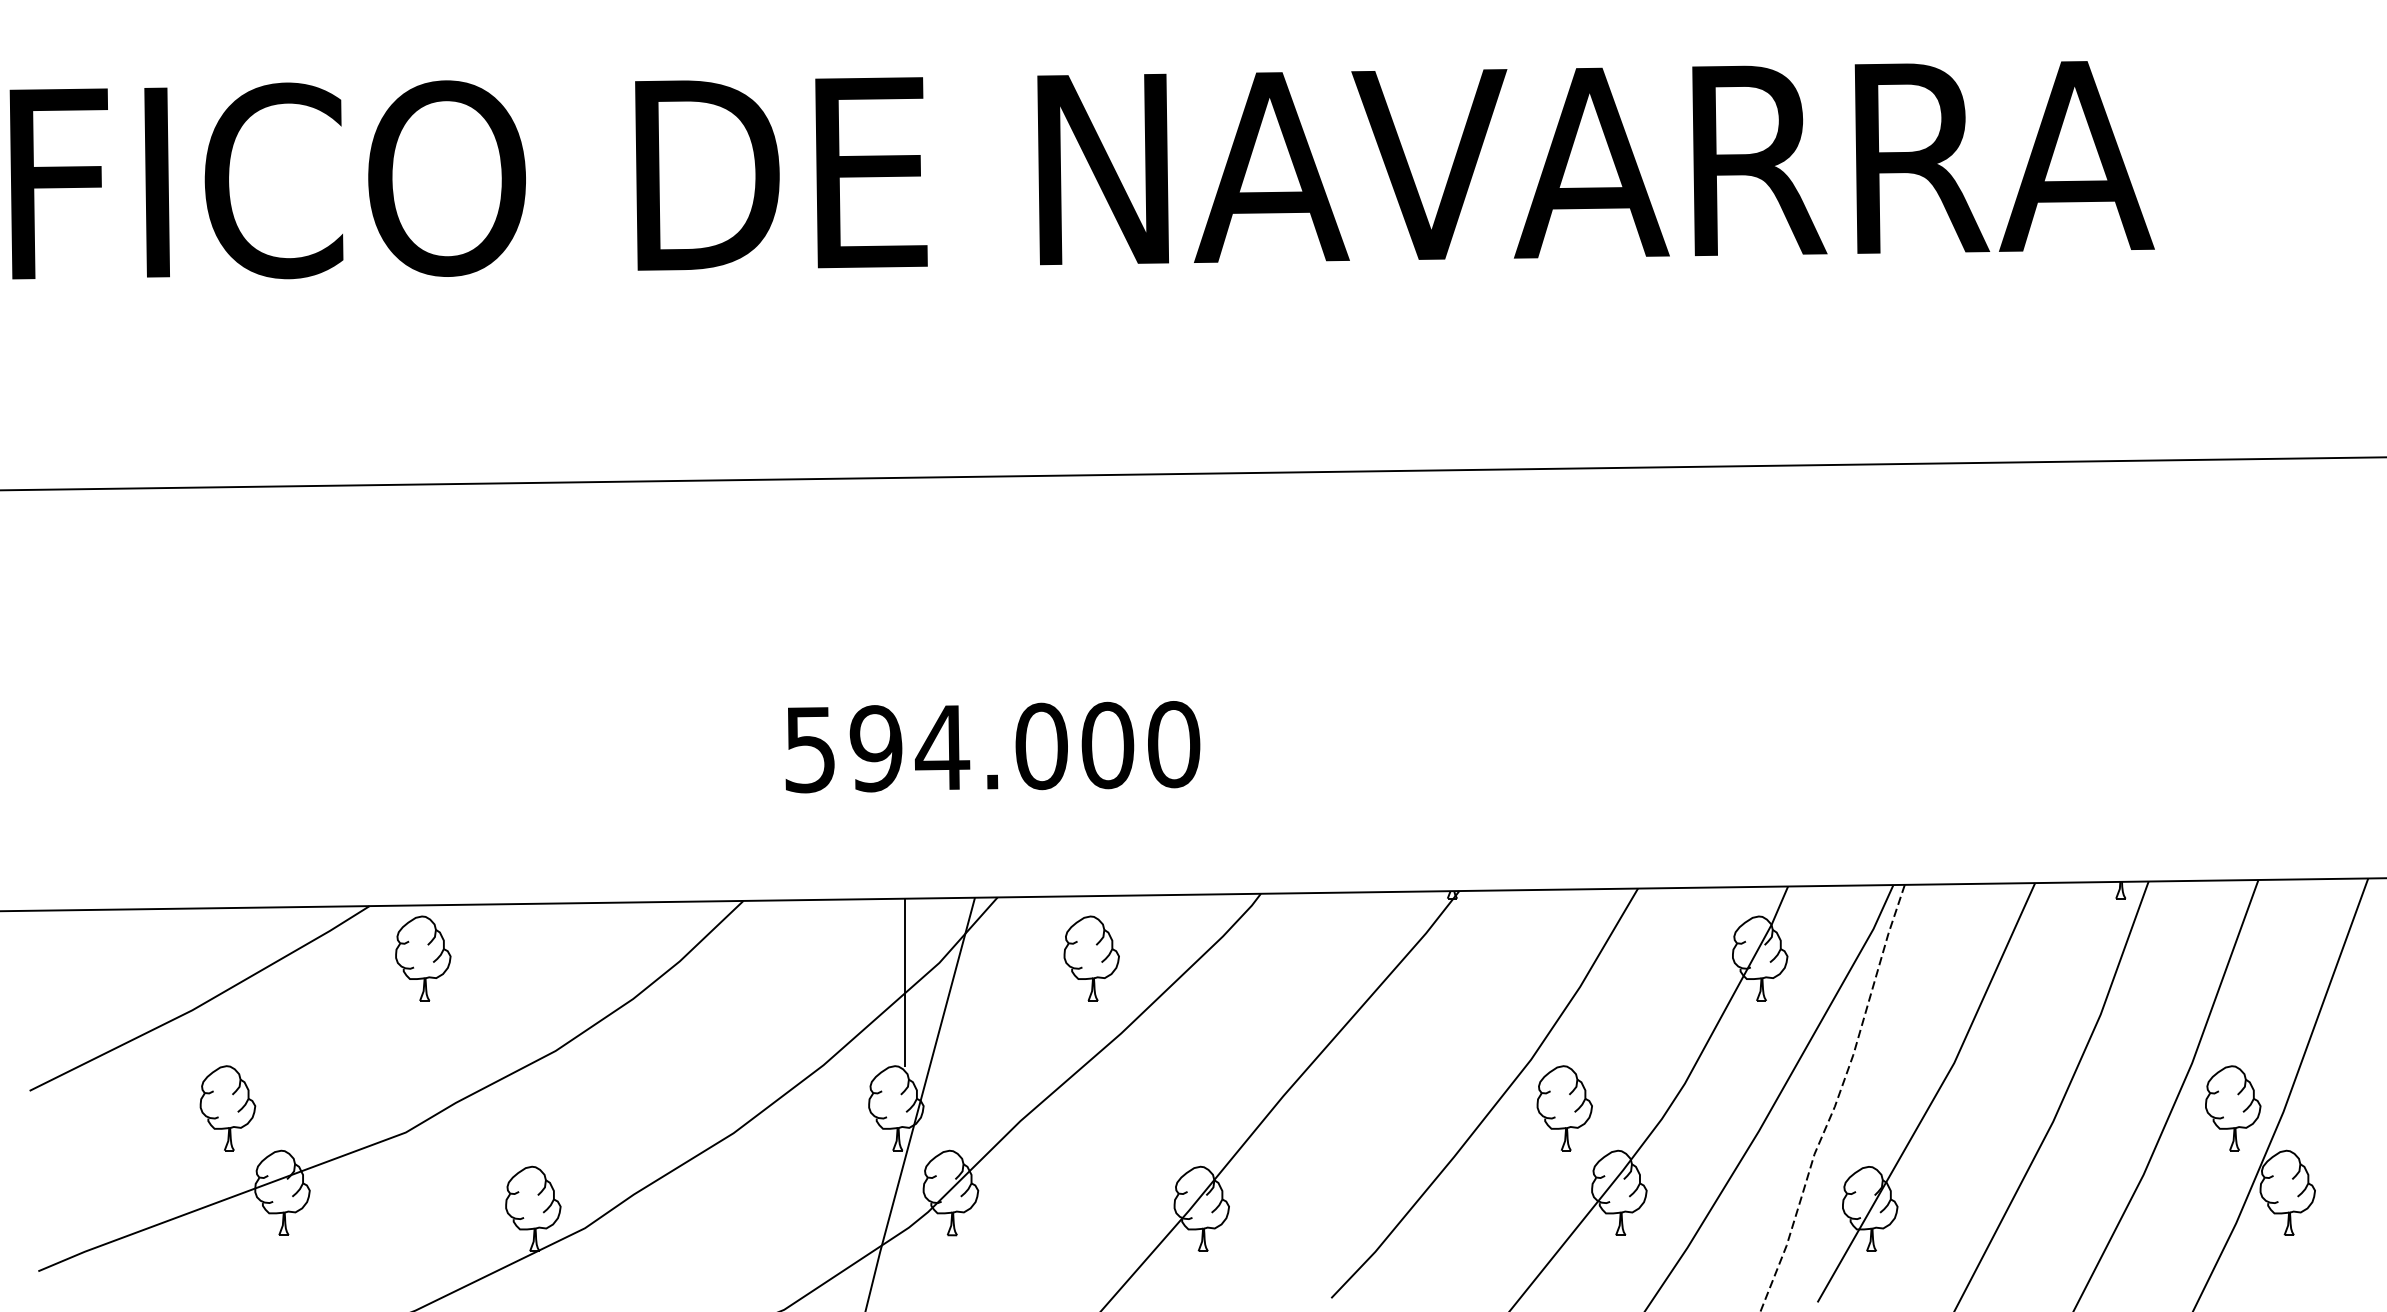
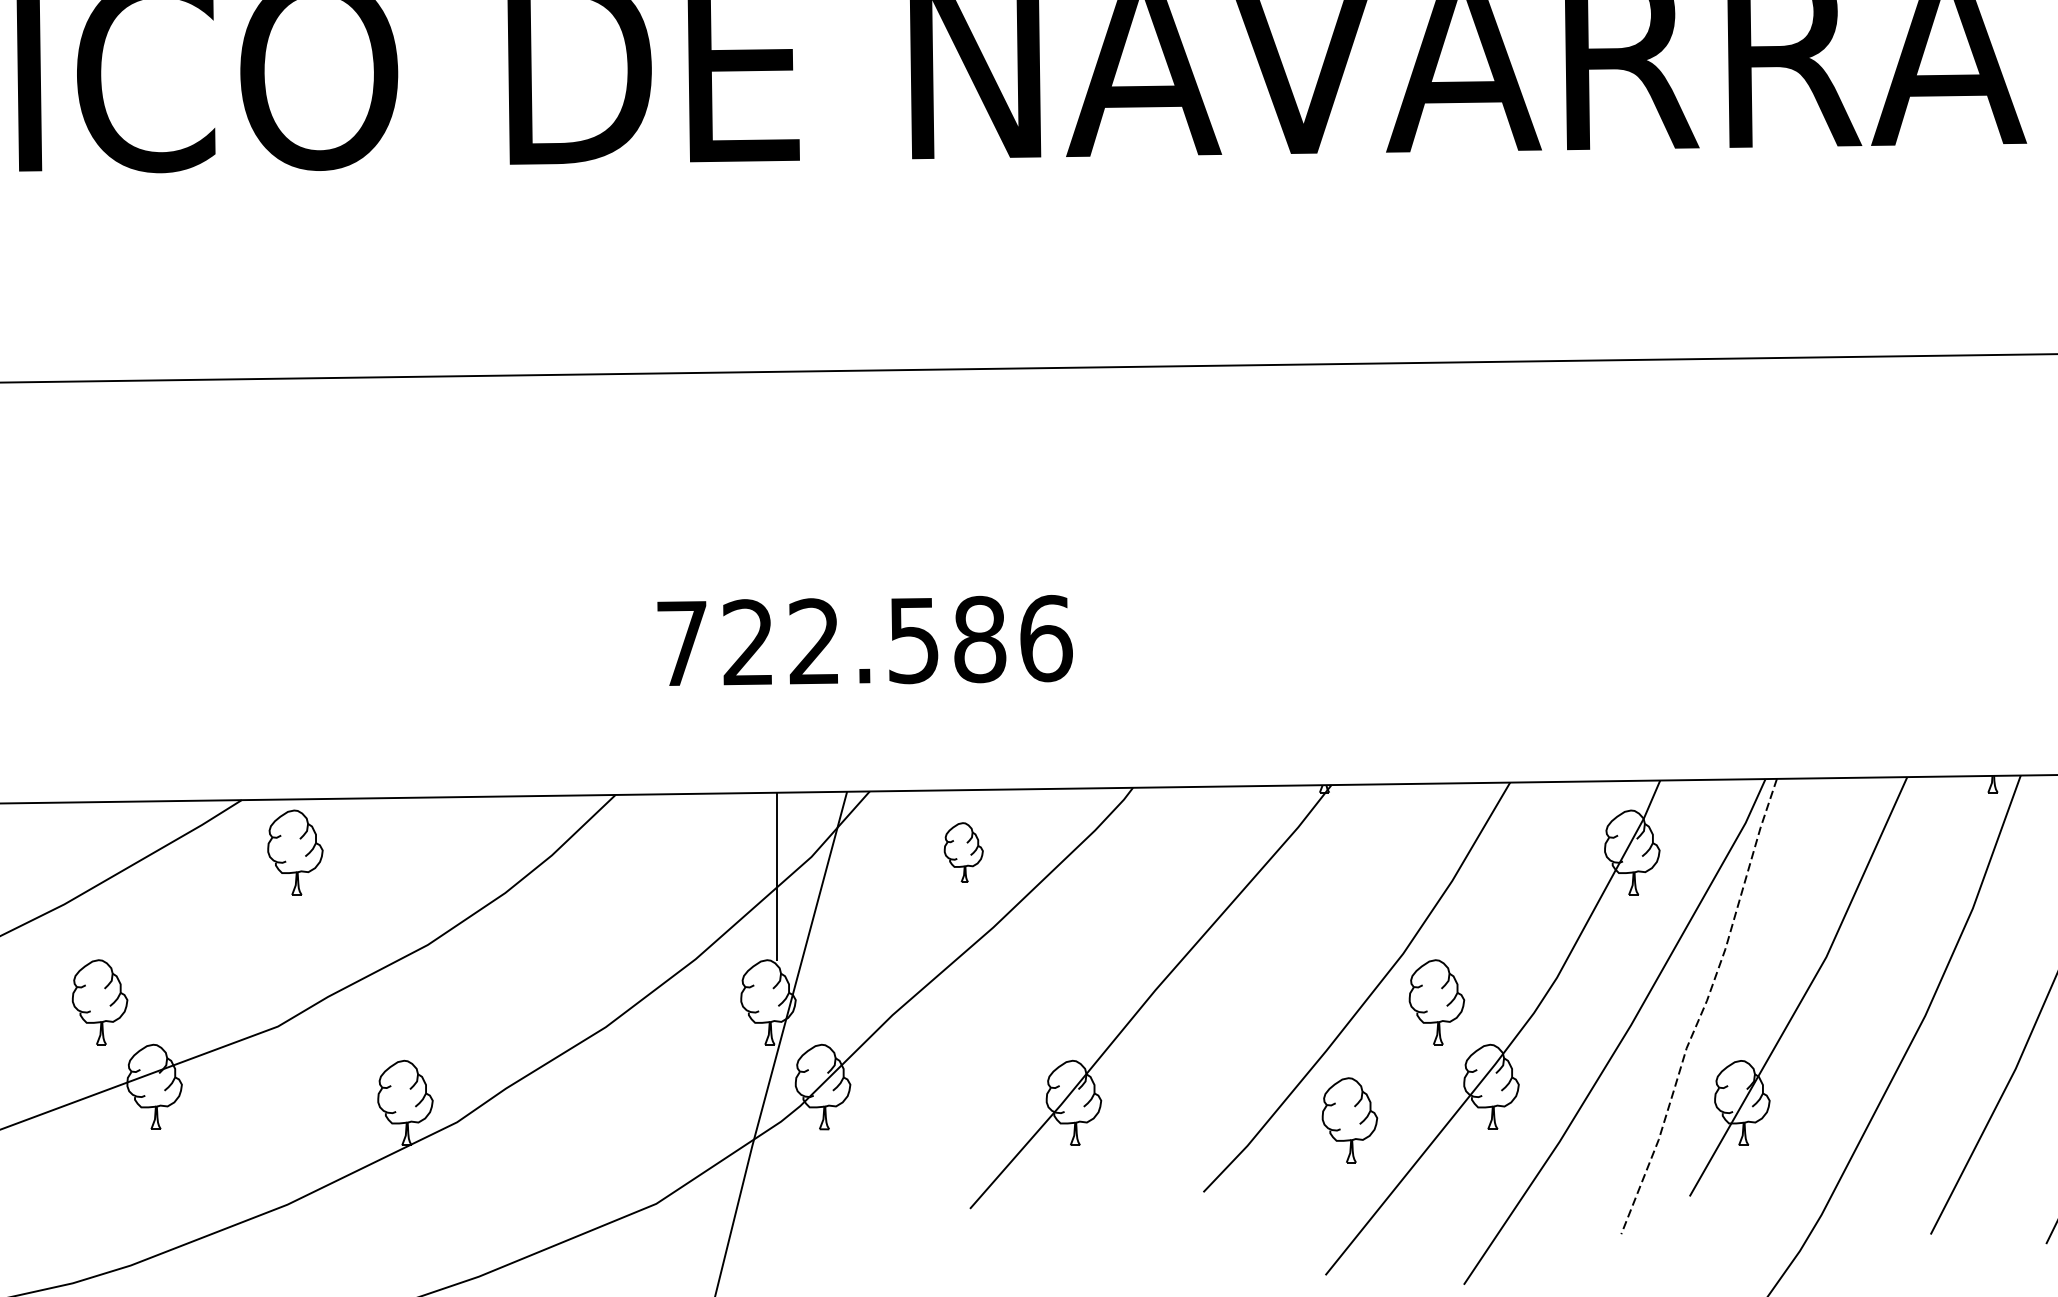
text: (992, 746) -> (864, 640), 594.000 -> 722.586
part: (1091, 958) -> (963, 852), size x0.7
part: (1477, 1226) -> (1349, 1120), added

